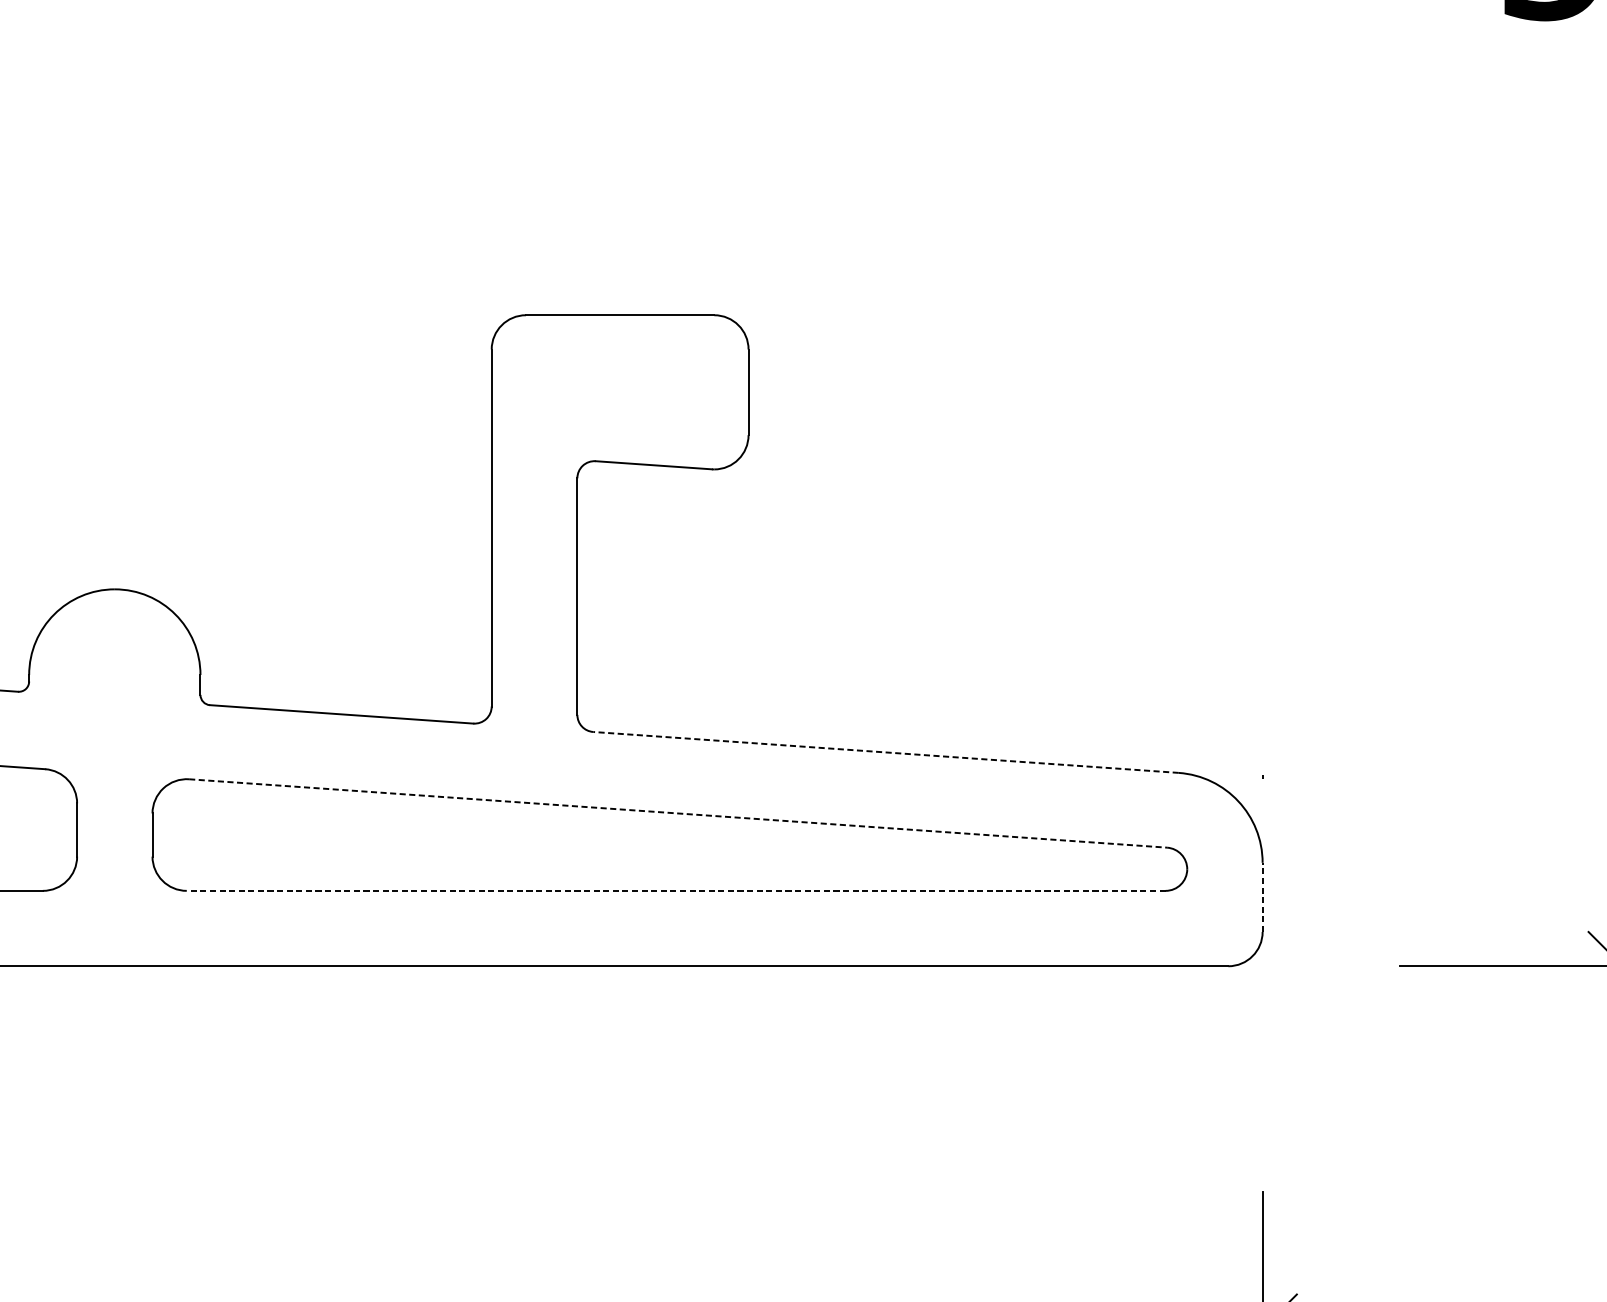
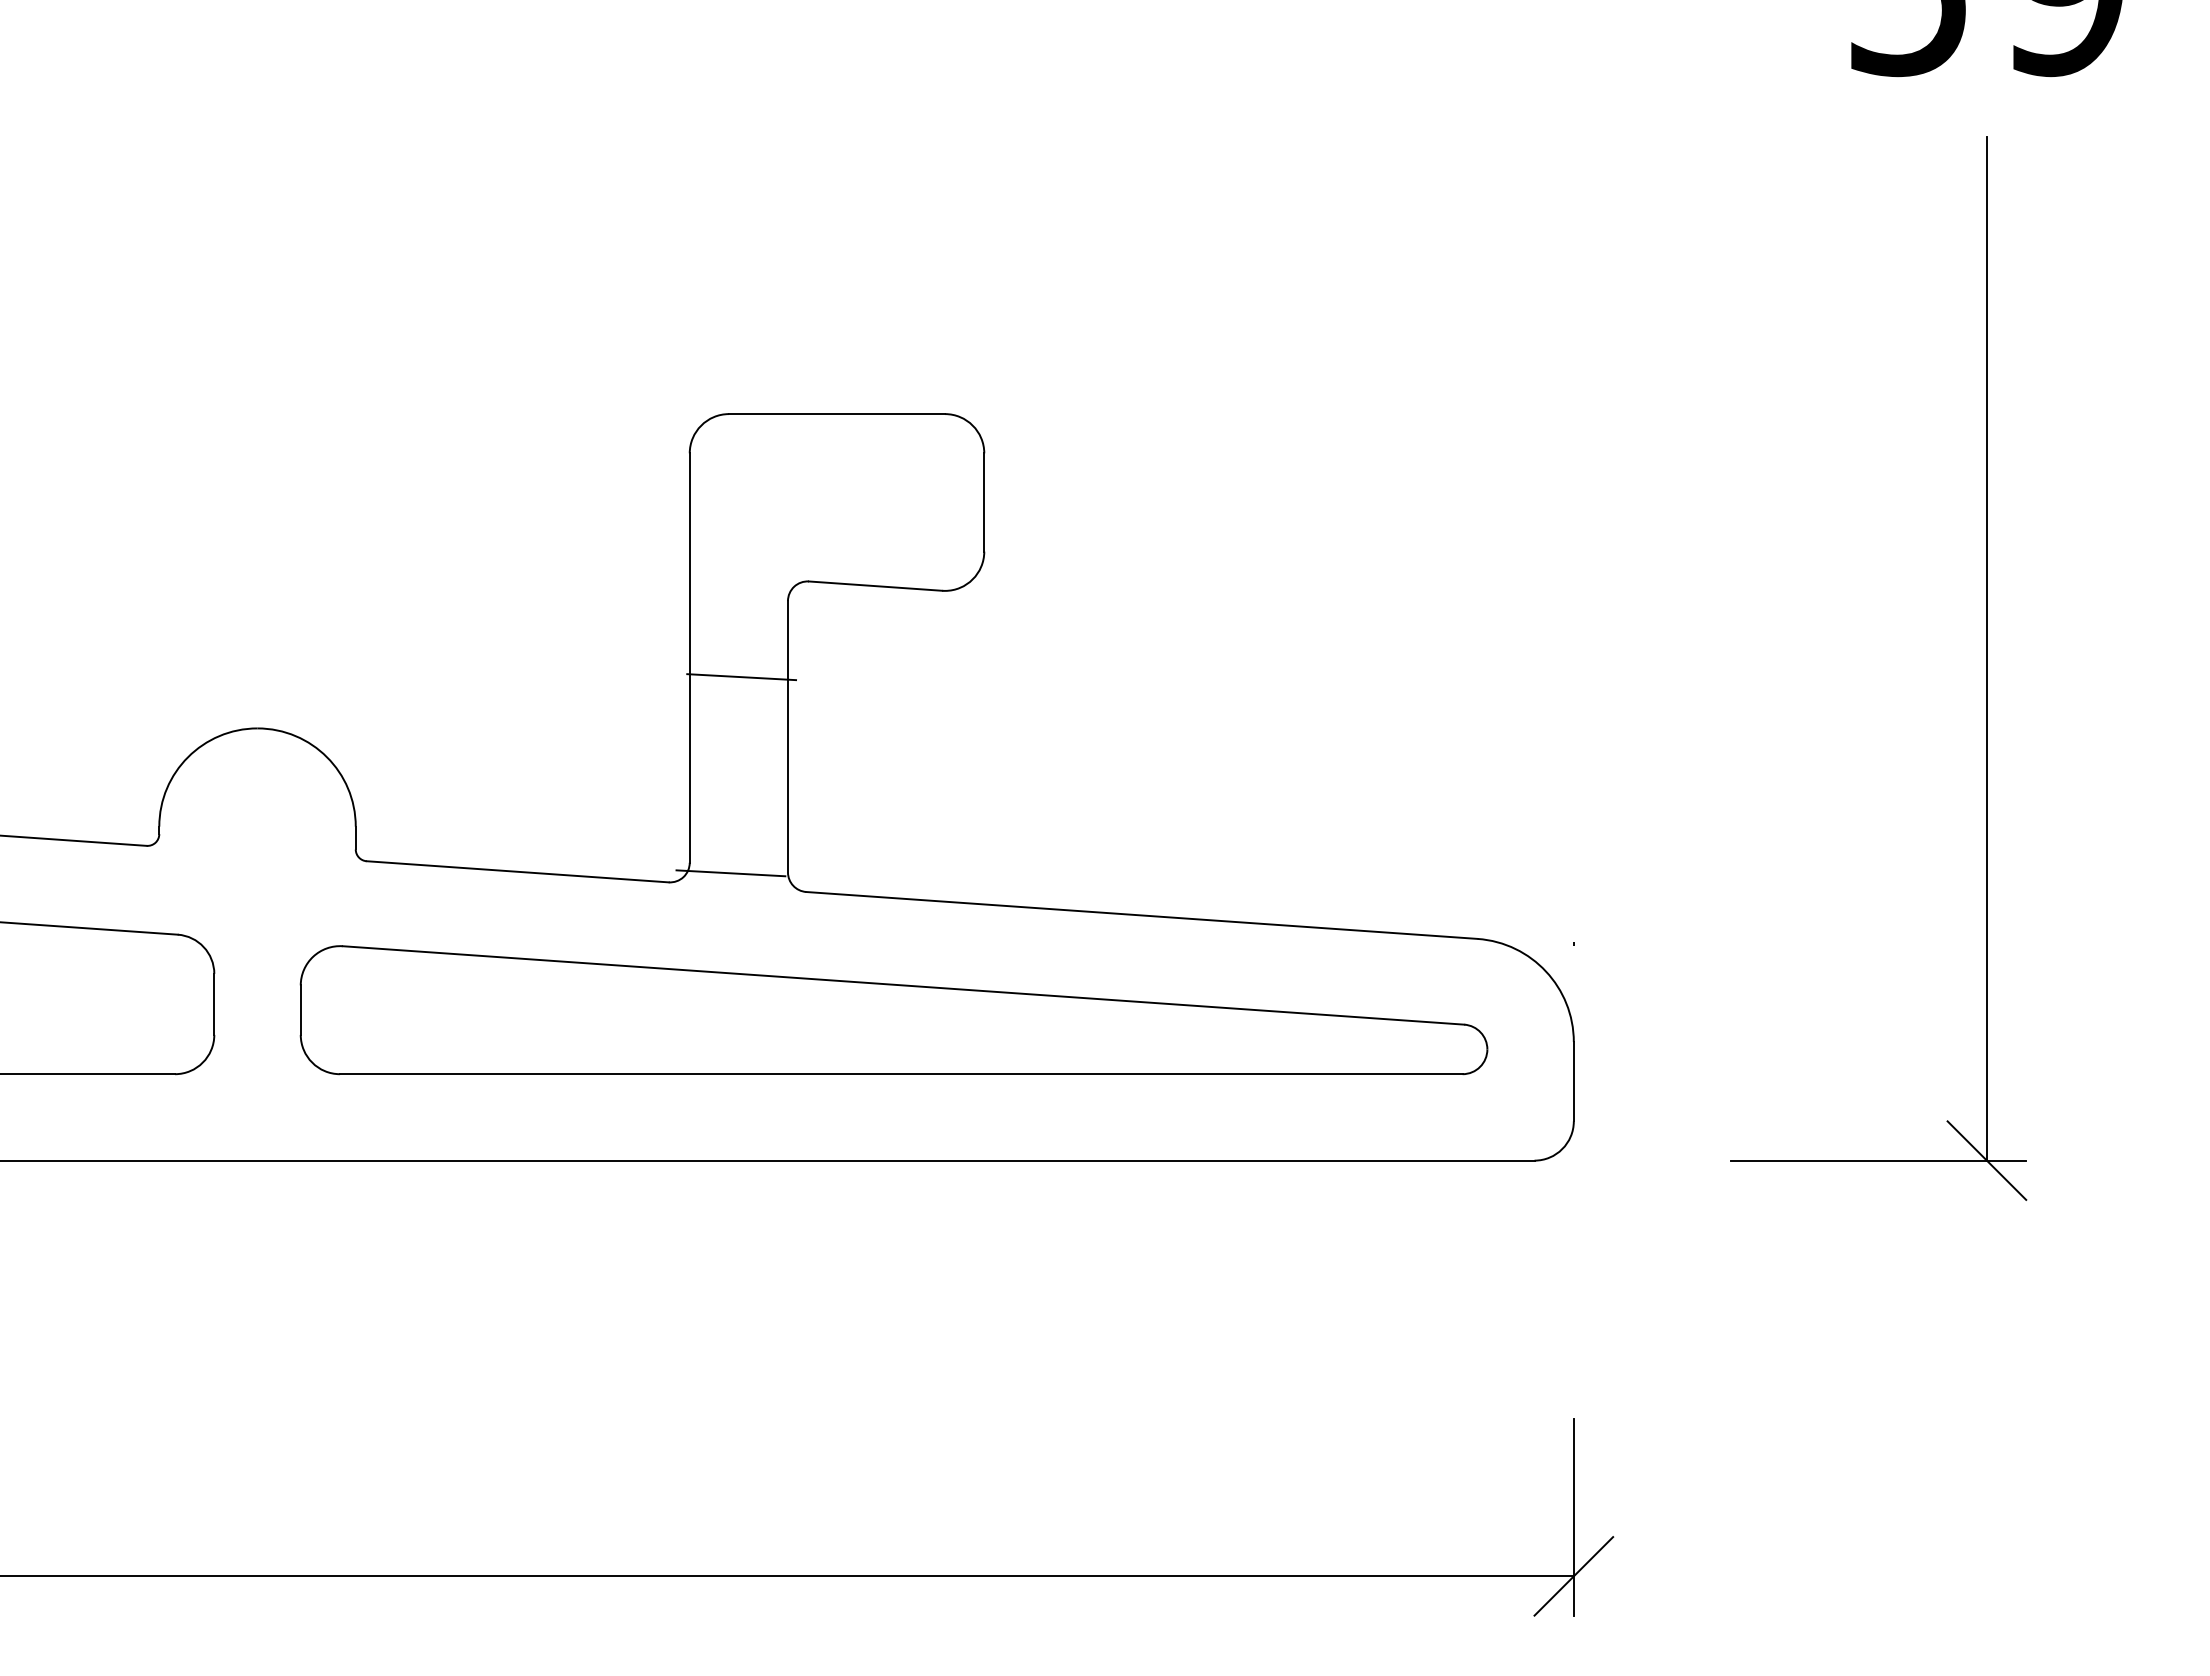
line: (536, 544) -> (741, 677), added
line: (527, 715) -> (730, 873), added
line: (885, 752) -> (1141, 915), dashed -> solid
line: (678, 813) -> (904, 985), dashed -> solid
line: (675, 891) -> (900, 1074), dashed -> solid
line: (1262, 897) -> (1573, 1081), dashed -> solid

